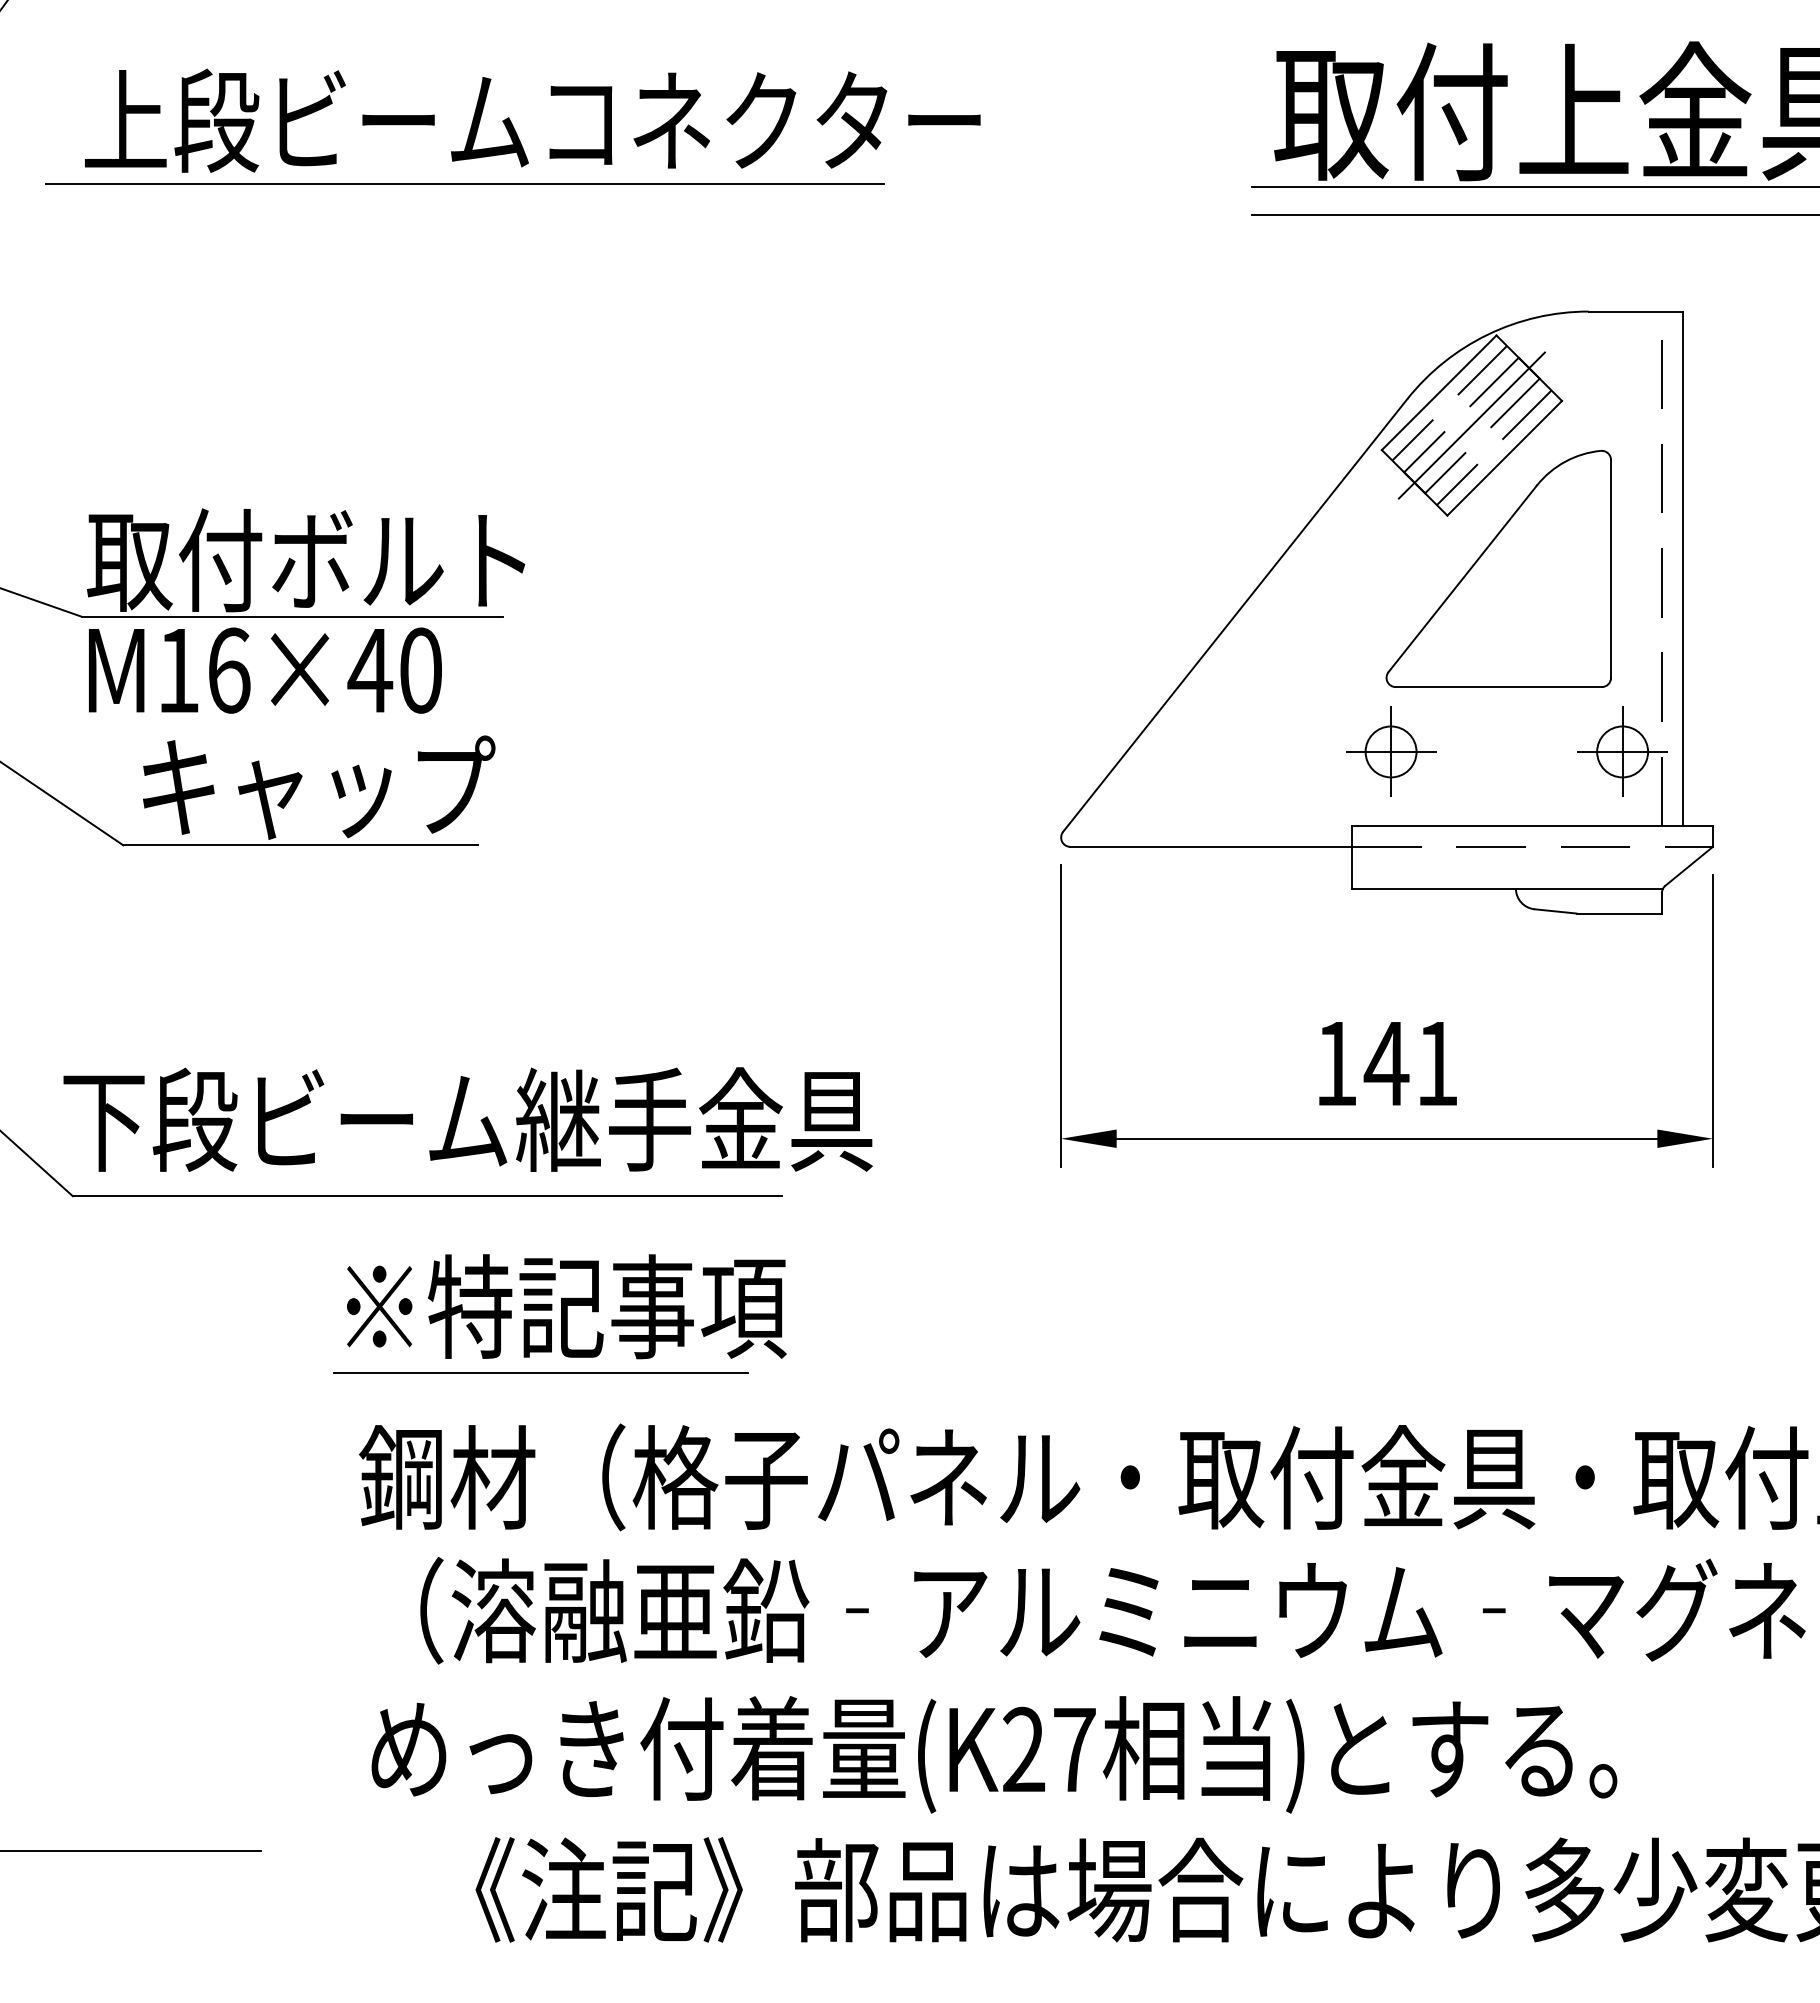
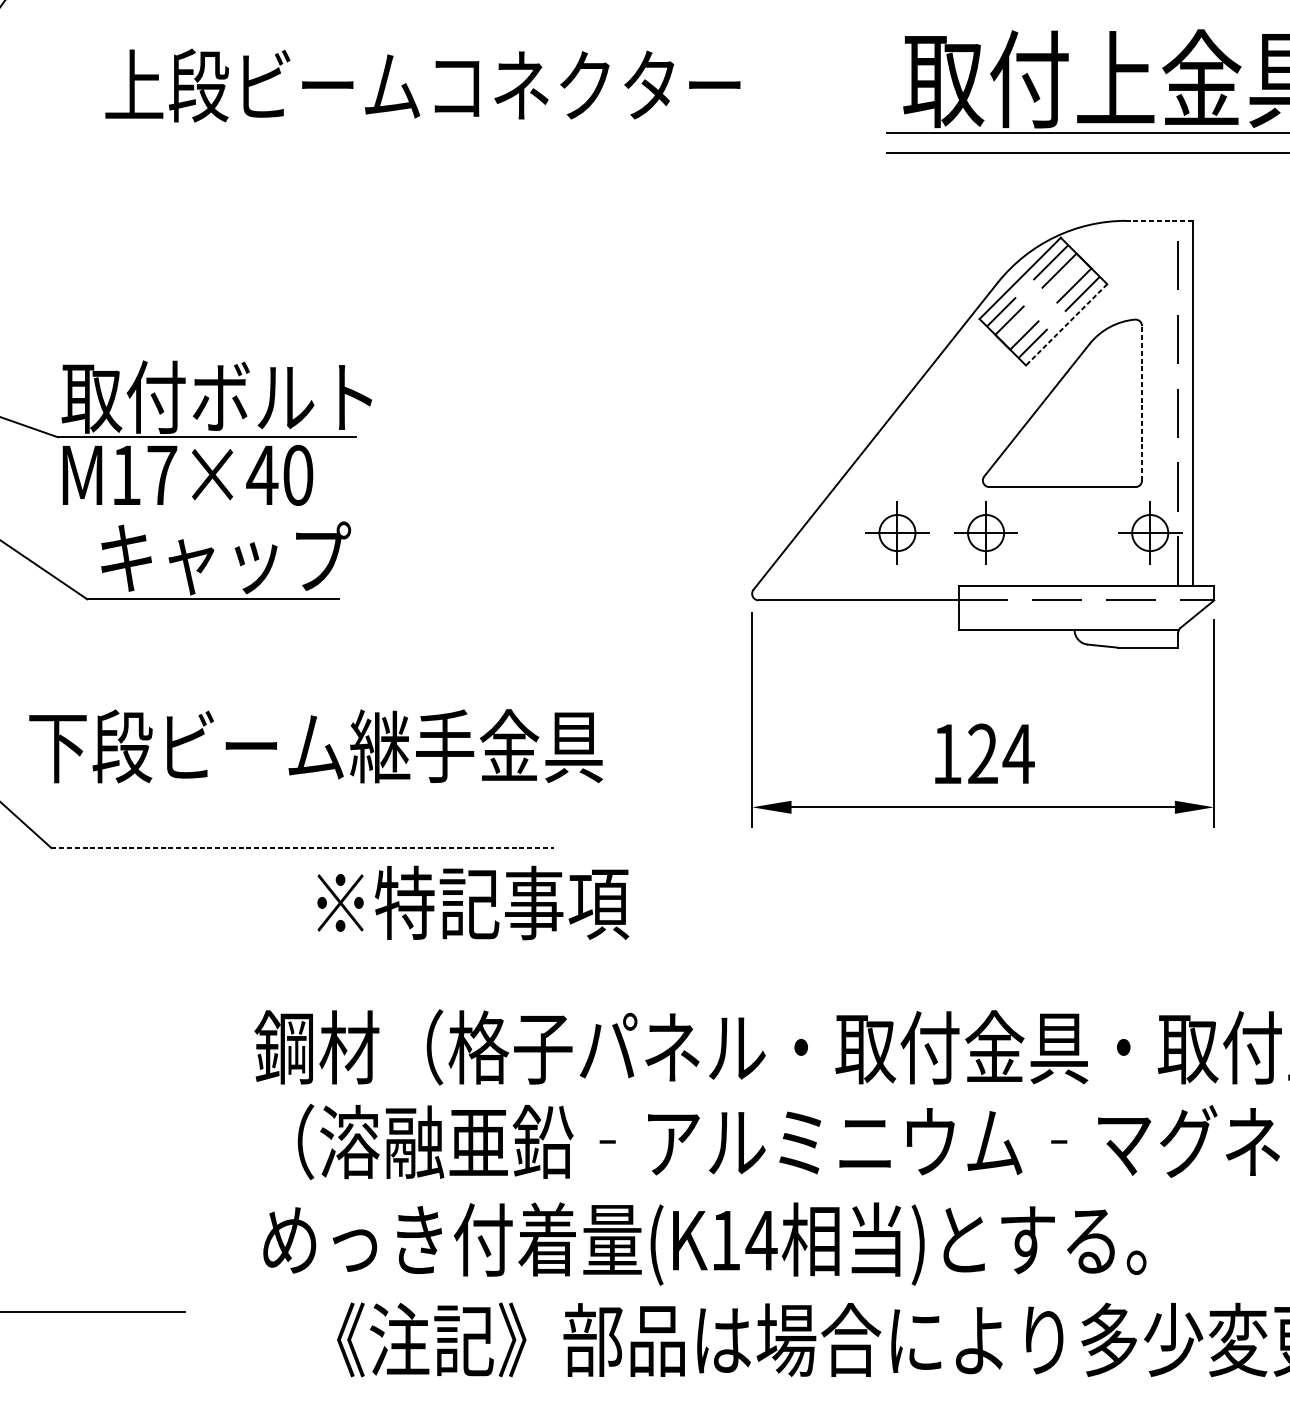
text: (532, 120) -> (422, 85), moved
line: (464, 184) -> (329, 130), removed
line: (1635, 311) -> (1159, 220), solid -> dashed
line: (1471, 425) -> (1043, 301), removed
line: (1504, 458) -> (1066, 325), solid -> dashed
line: (1611, 568) -> (1142, 403), solid -> dashed
text: (229, 670) -> (162, 475), M16×40 -> M17×40
part: (1266, 751) -> (897, 532), added
text: (1411, 1062) -> (1000, 753), 141 -> 124
text: (467, 1119) -> (315, 746), moved
line: (427, 1196) -> (302, 848), solid -> dashed
text: (566, 1306) -> (473, 902), moved
line: (540, 1372) -> (383, 973), removed
text: (1050, 1748) -> (744, 1239), (K27 -> (K14

